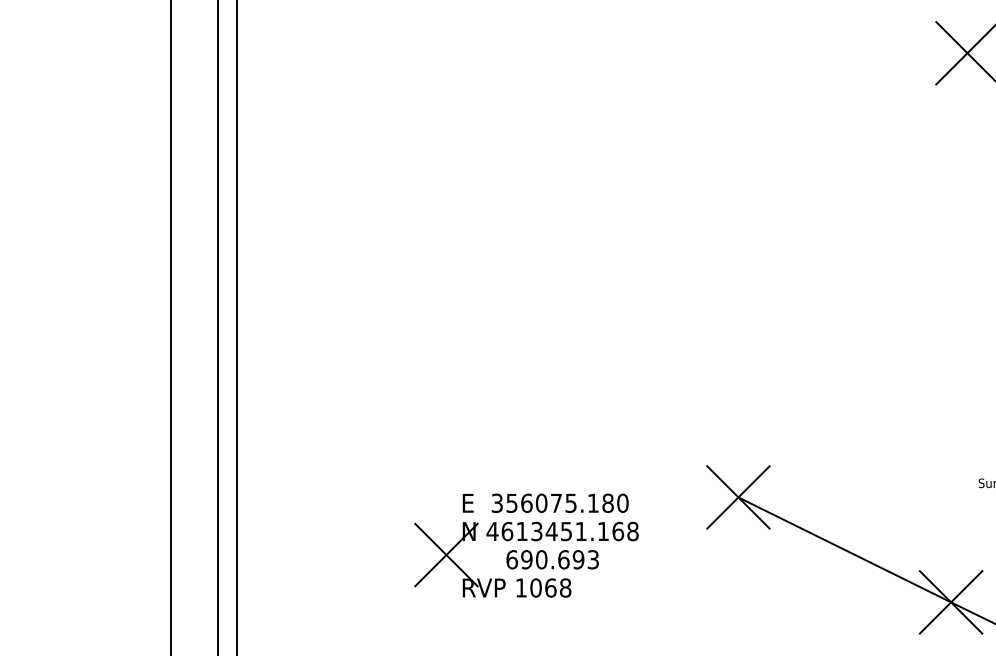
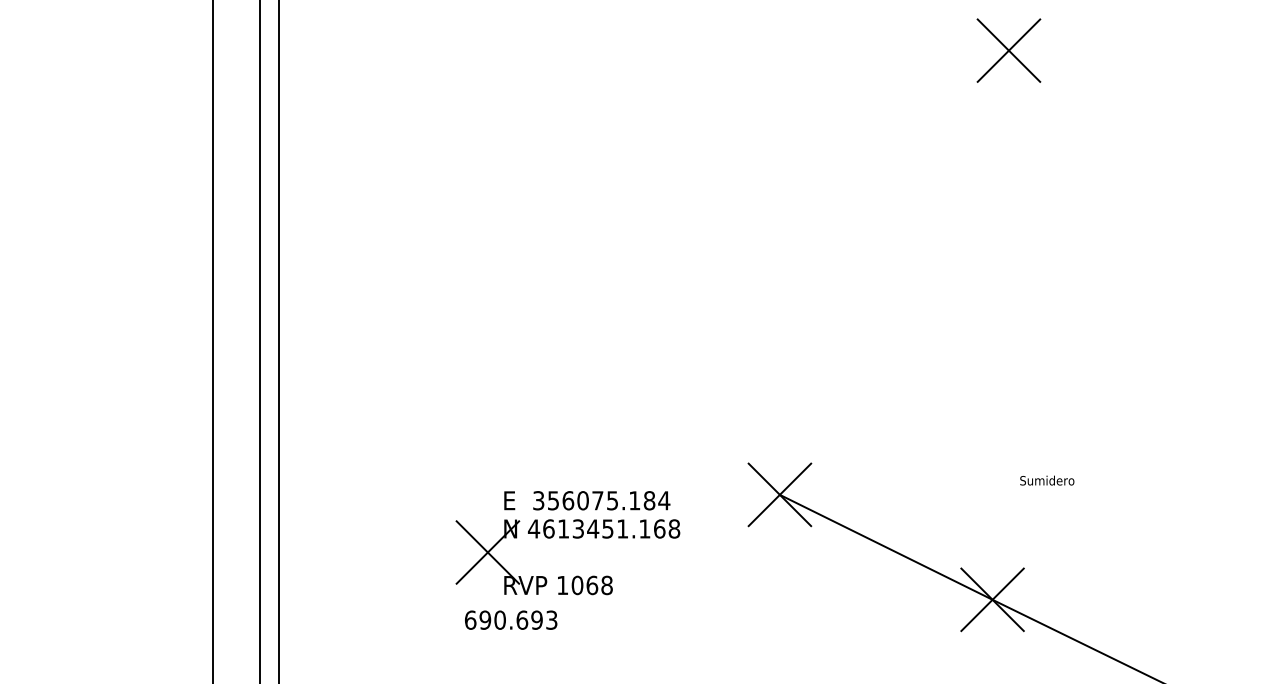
text: (623, 503) -> (664, 500), 356075.180 -> 356075.184
text: (553, 559) -> (511, 619), moved

